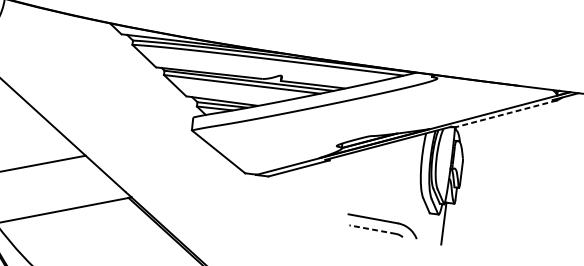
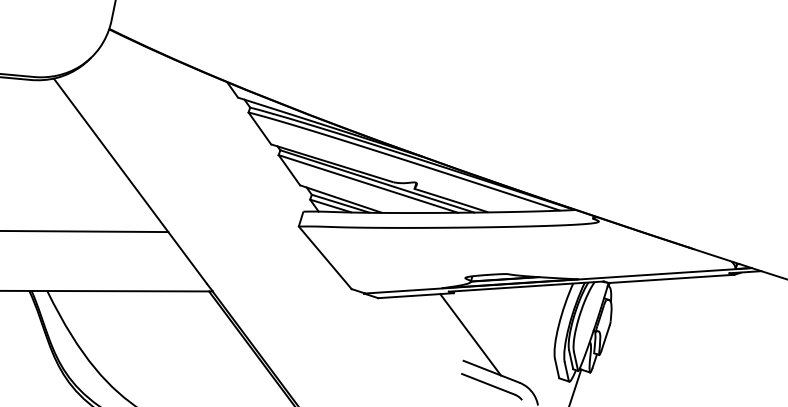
line: (506, 113) -> (671, 278), dashed -> solid
line: (350, 191) -> (470, 334), added
line: (371, 229) -> (487, 384), dashed -> solid

